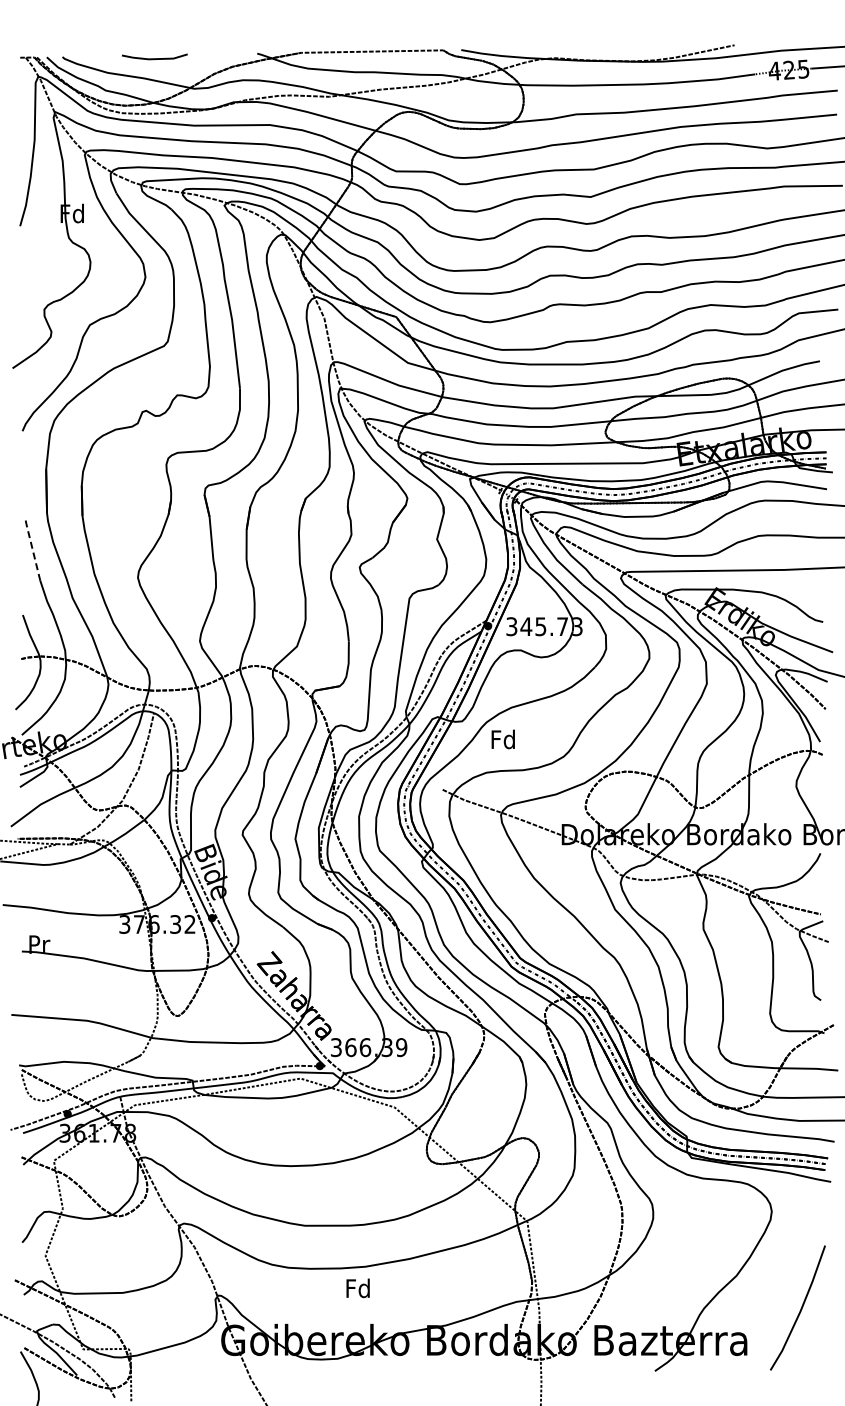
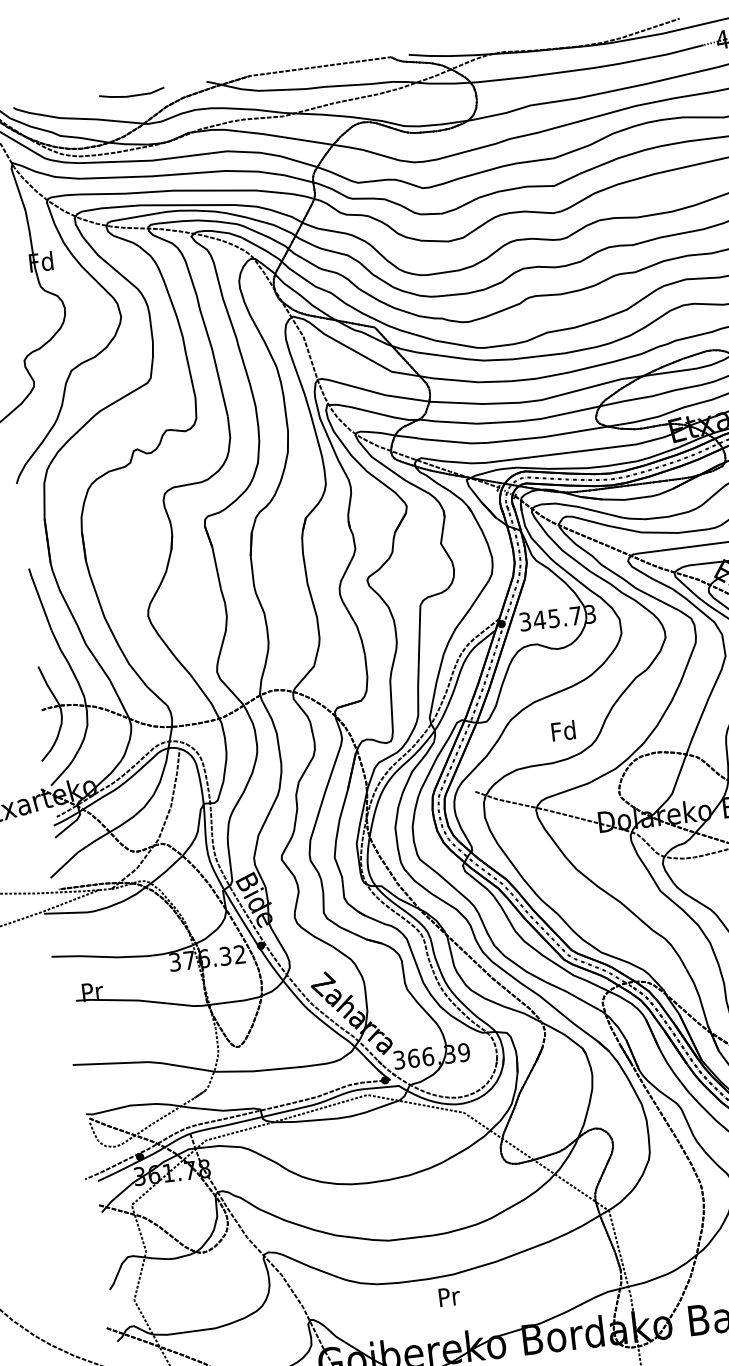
line: (154, 58) -> (131, 95), moved
line: (32, 548) -> (40, 599), dashed -> solid
text: (502, 739) -> (562, 731), moved
text: (357, 1288) -> (448, 1296), Fd -> Pr

